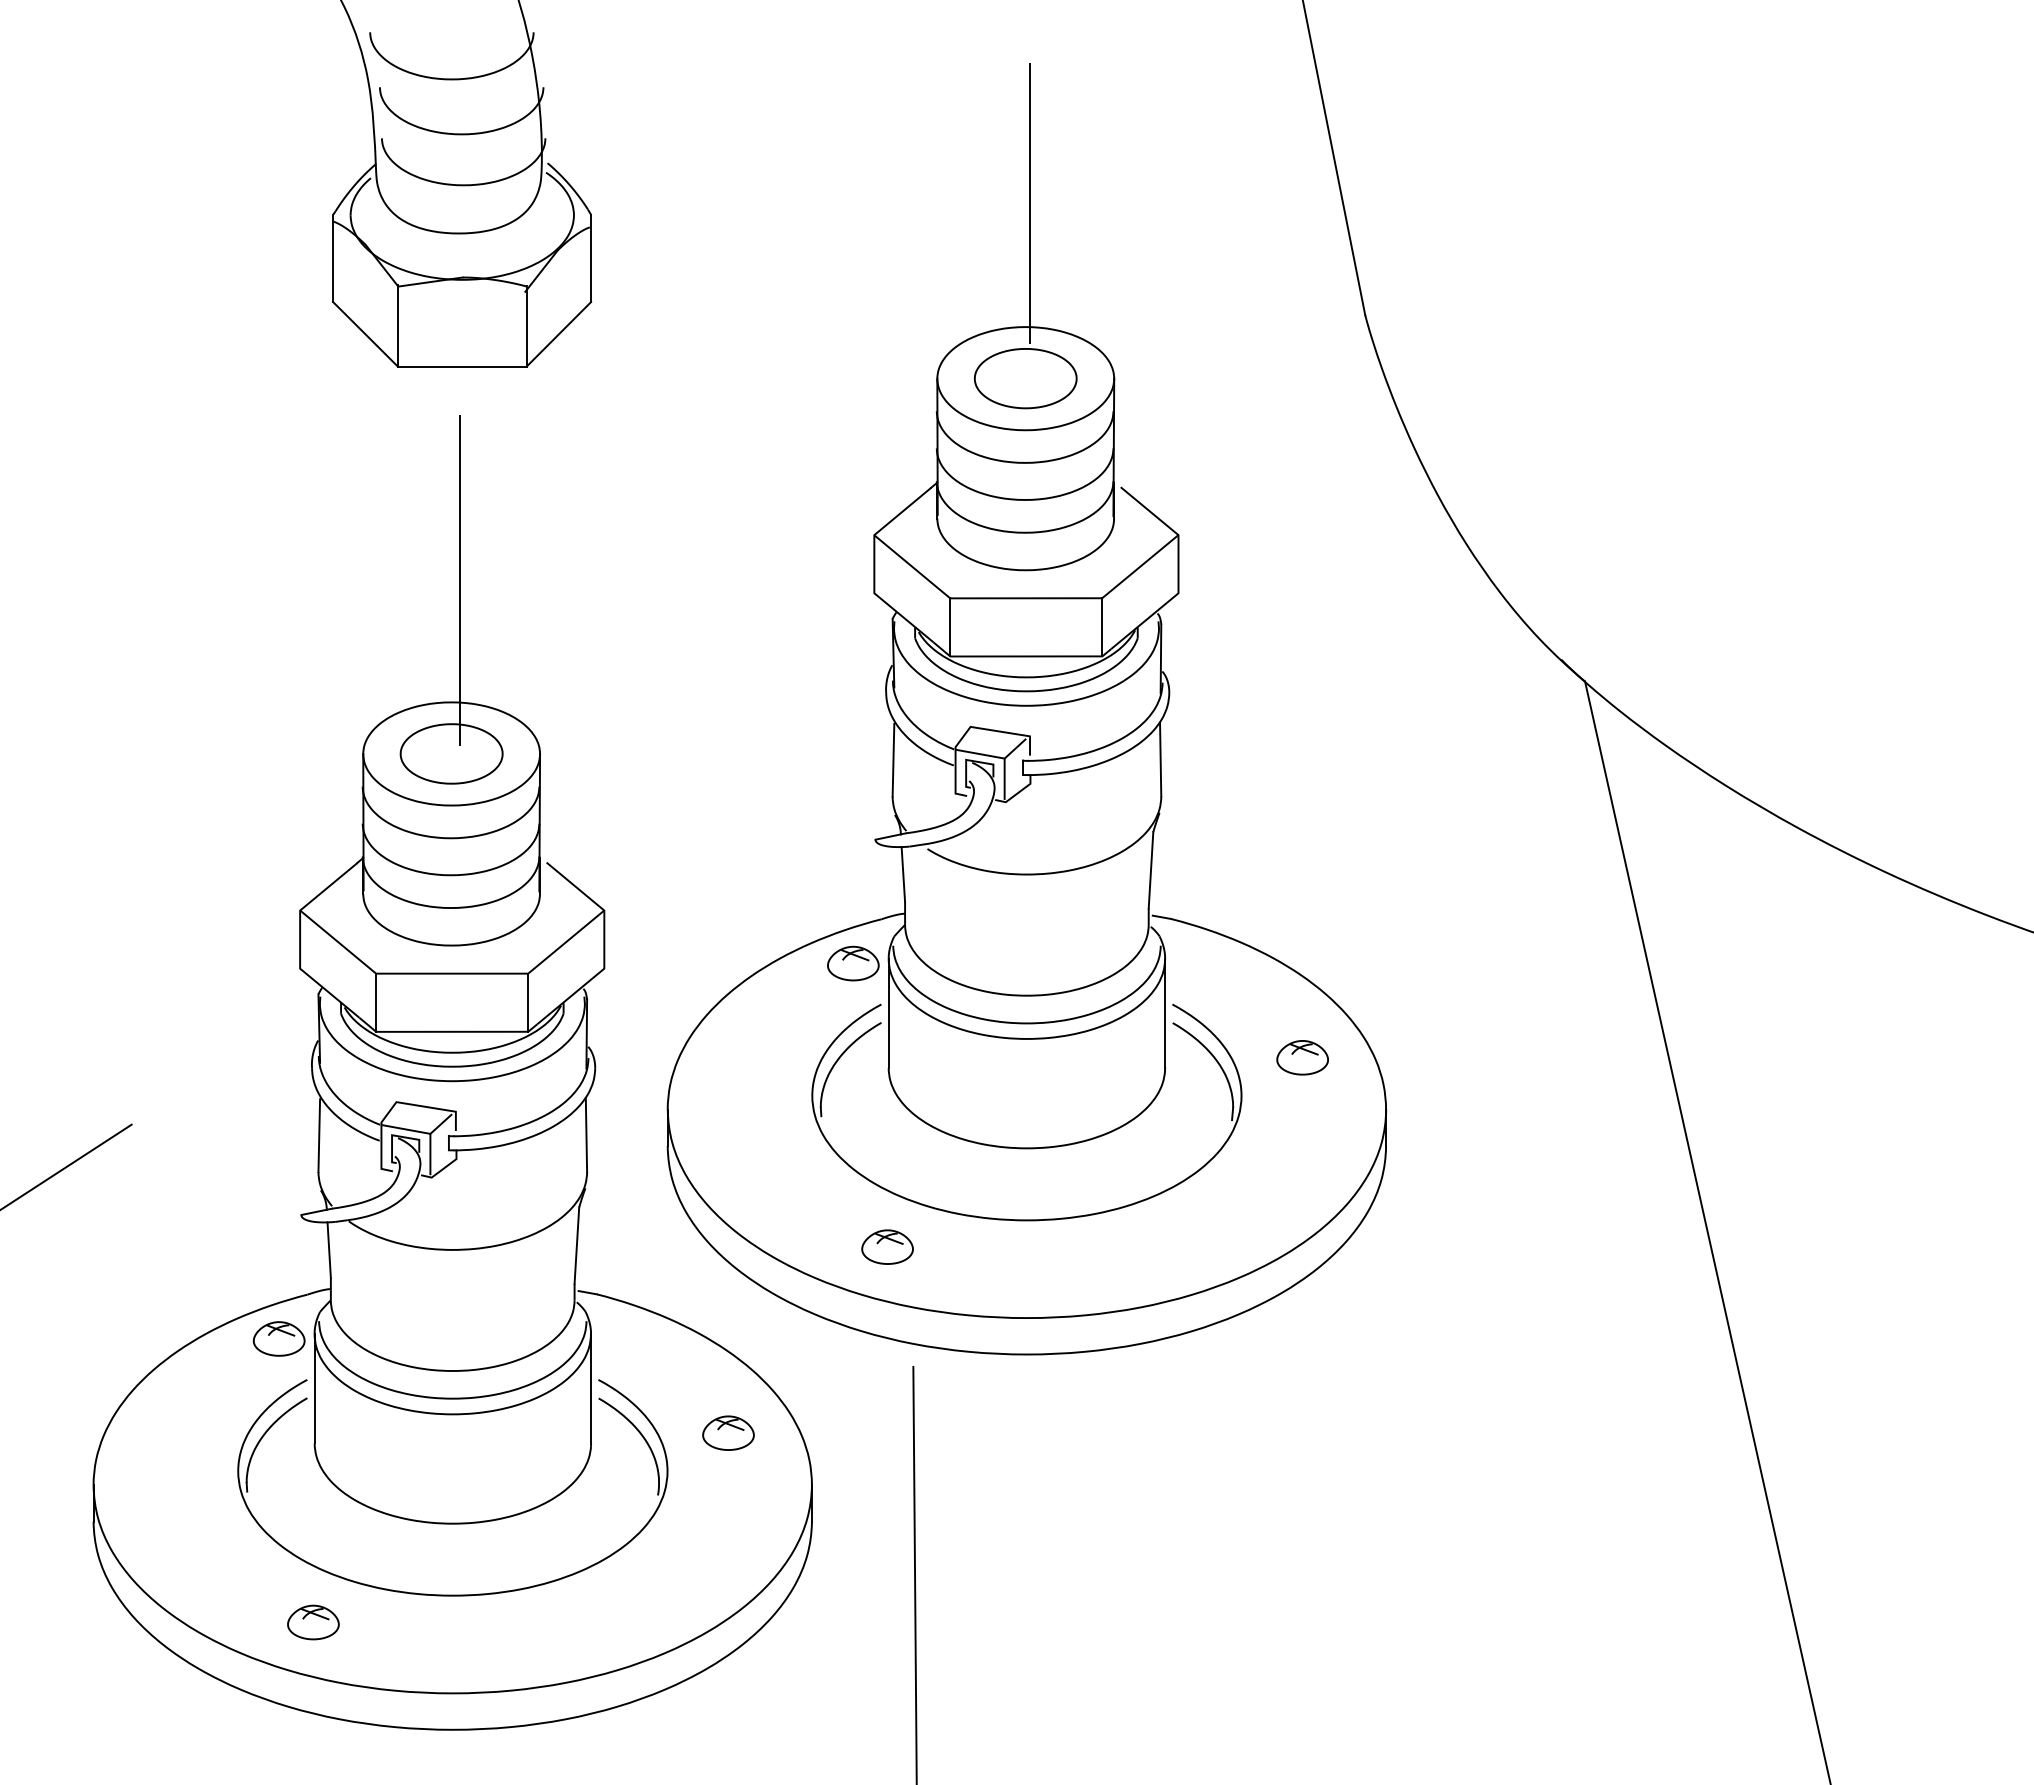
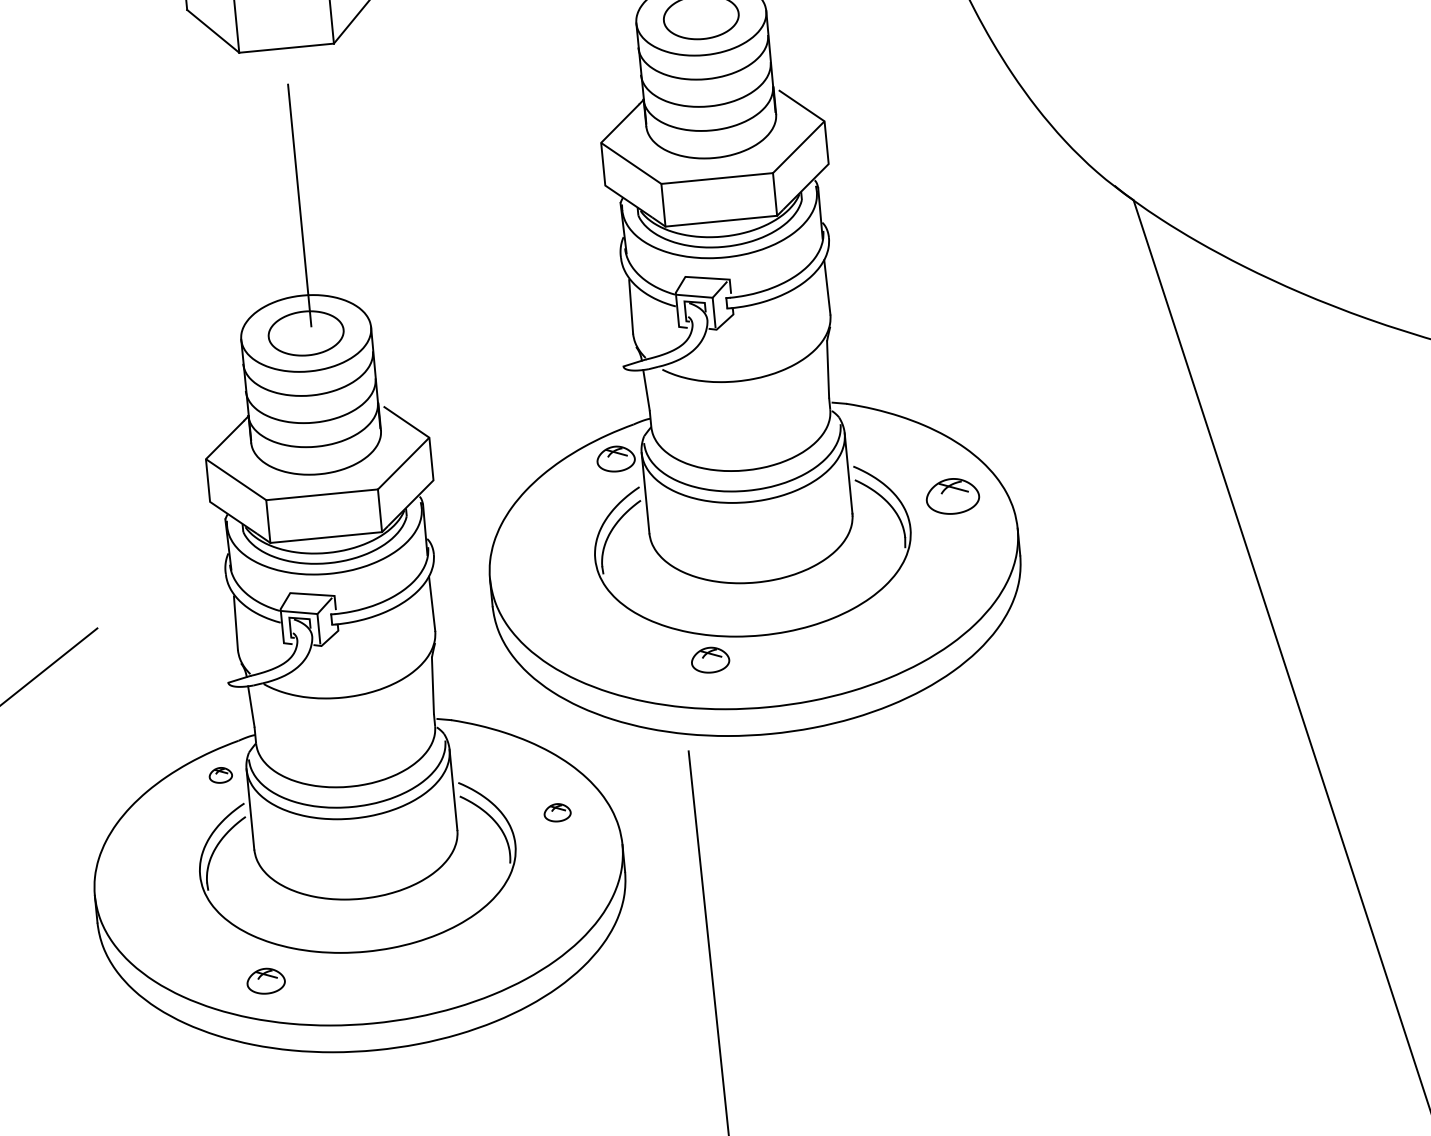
part: (1302, 1057) -> (952, 496), size x1.4
part: (887, 1246) -> (710, 659), moved
part: (278, 1338) -> (220, 775), size x0.6
part: (728, 1432) -> (557, 812), size x0.7

